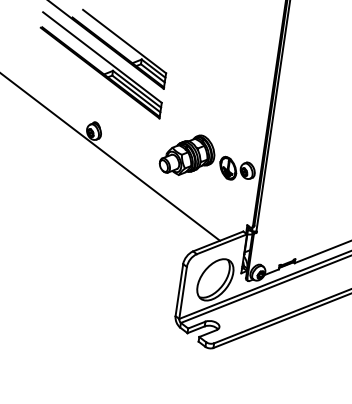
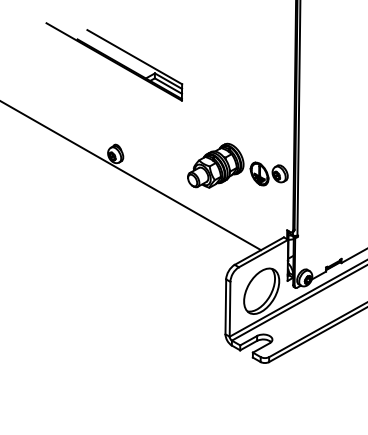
part: (100, 64) -> (113, 84), removed

